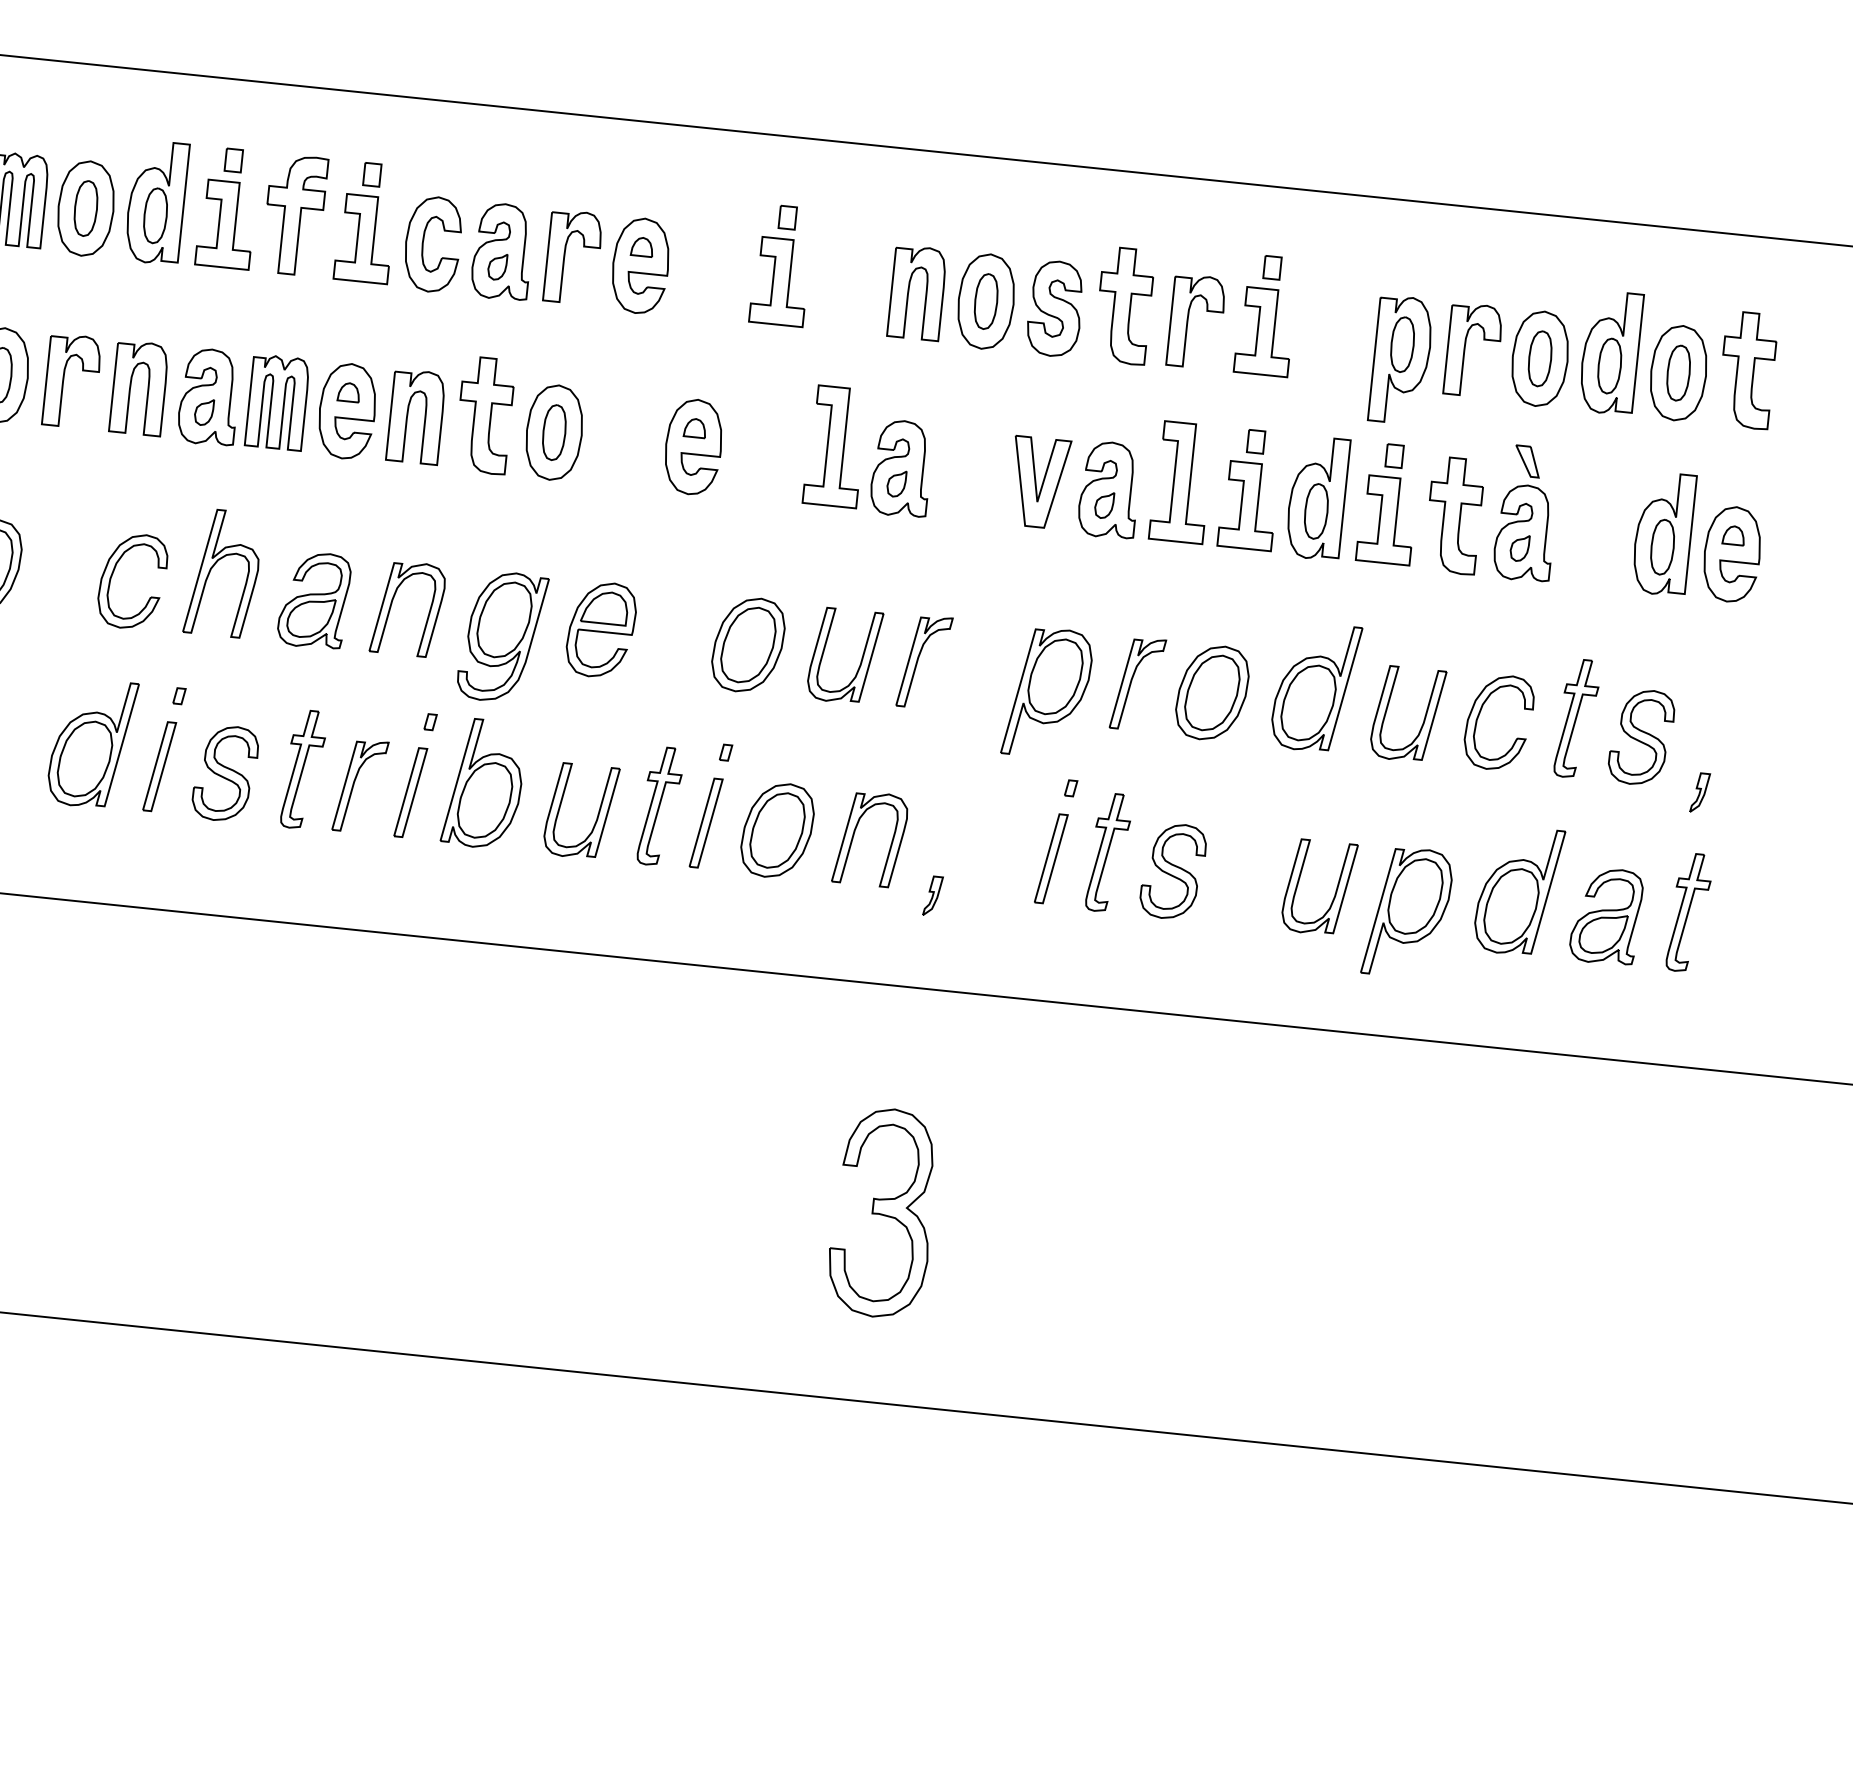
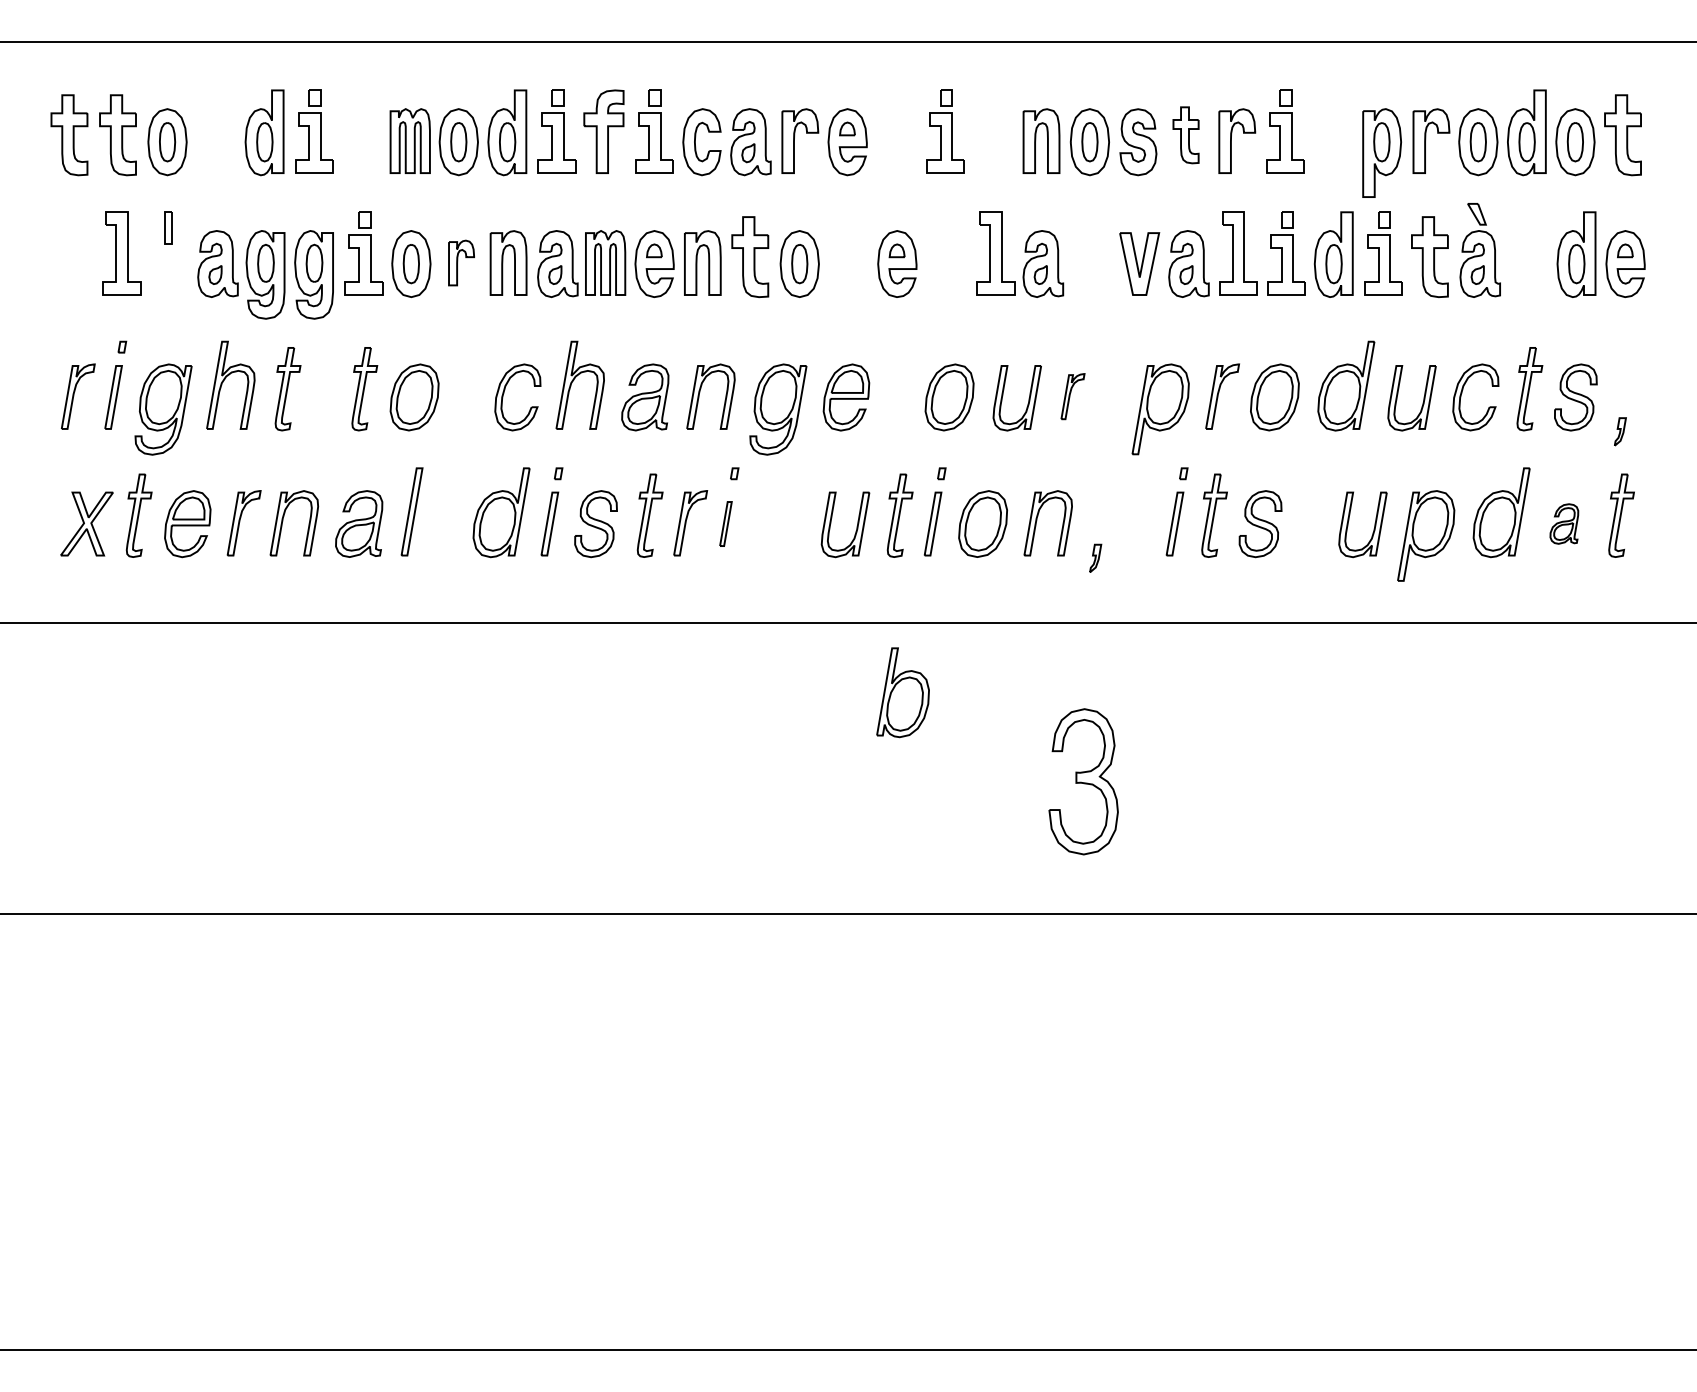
part: (1123, 306) -> (1185, 135), size x0.7
part: (72, 380) -> (461, 262), size x0.7
part: (923, 661) -> (1072, 396), size x0.7
part: (483, 783) -> (902, 692), moved
part: (410, 791) -> (725, 523), size x0.7
part: (1606, 915) -> (1564, 523), size x0.6

